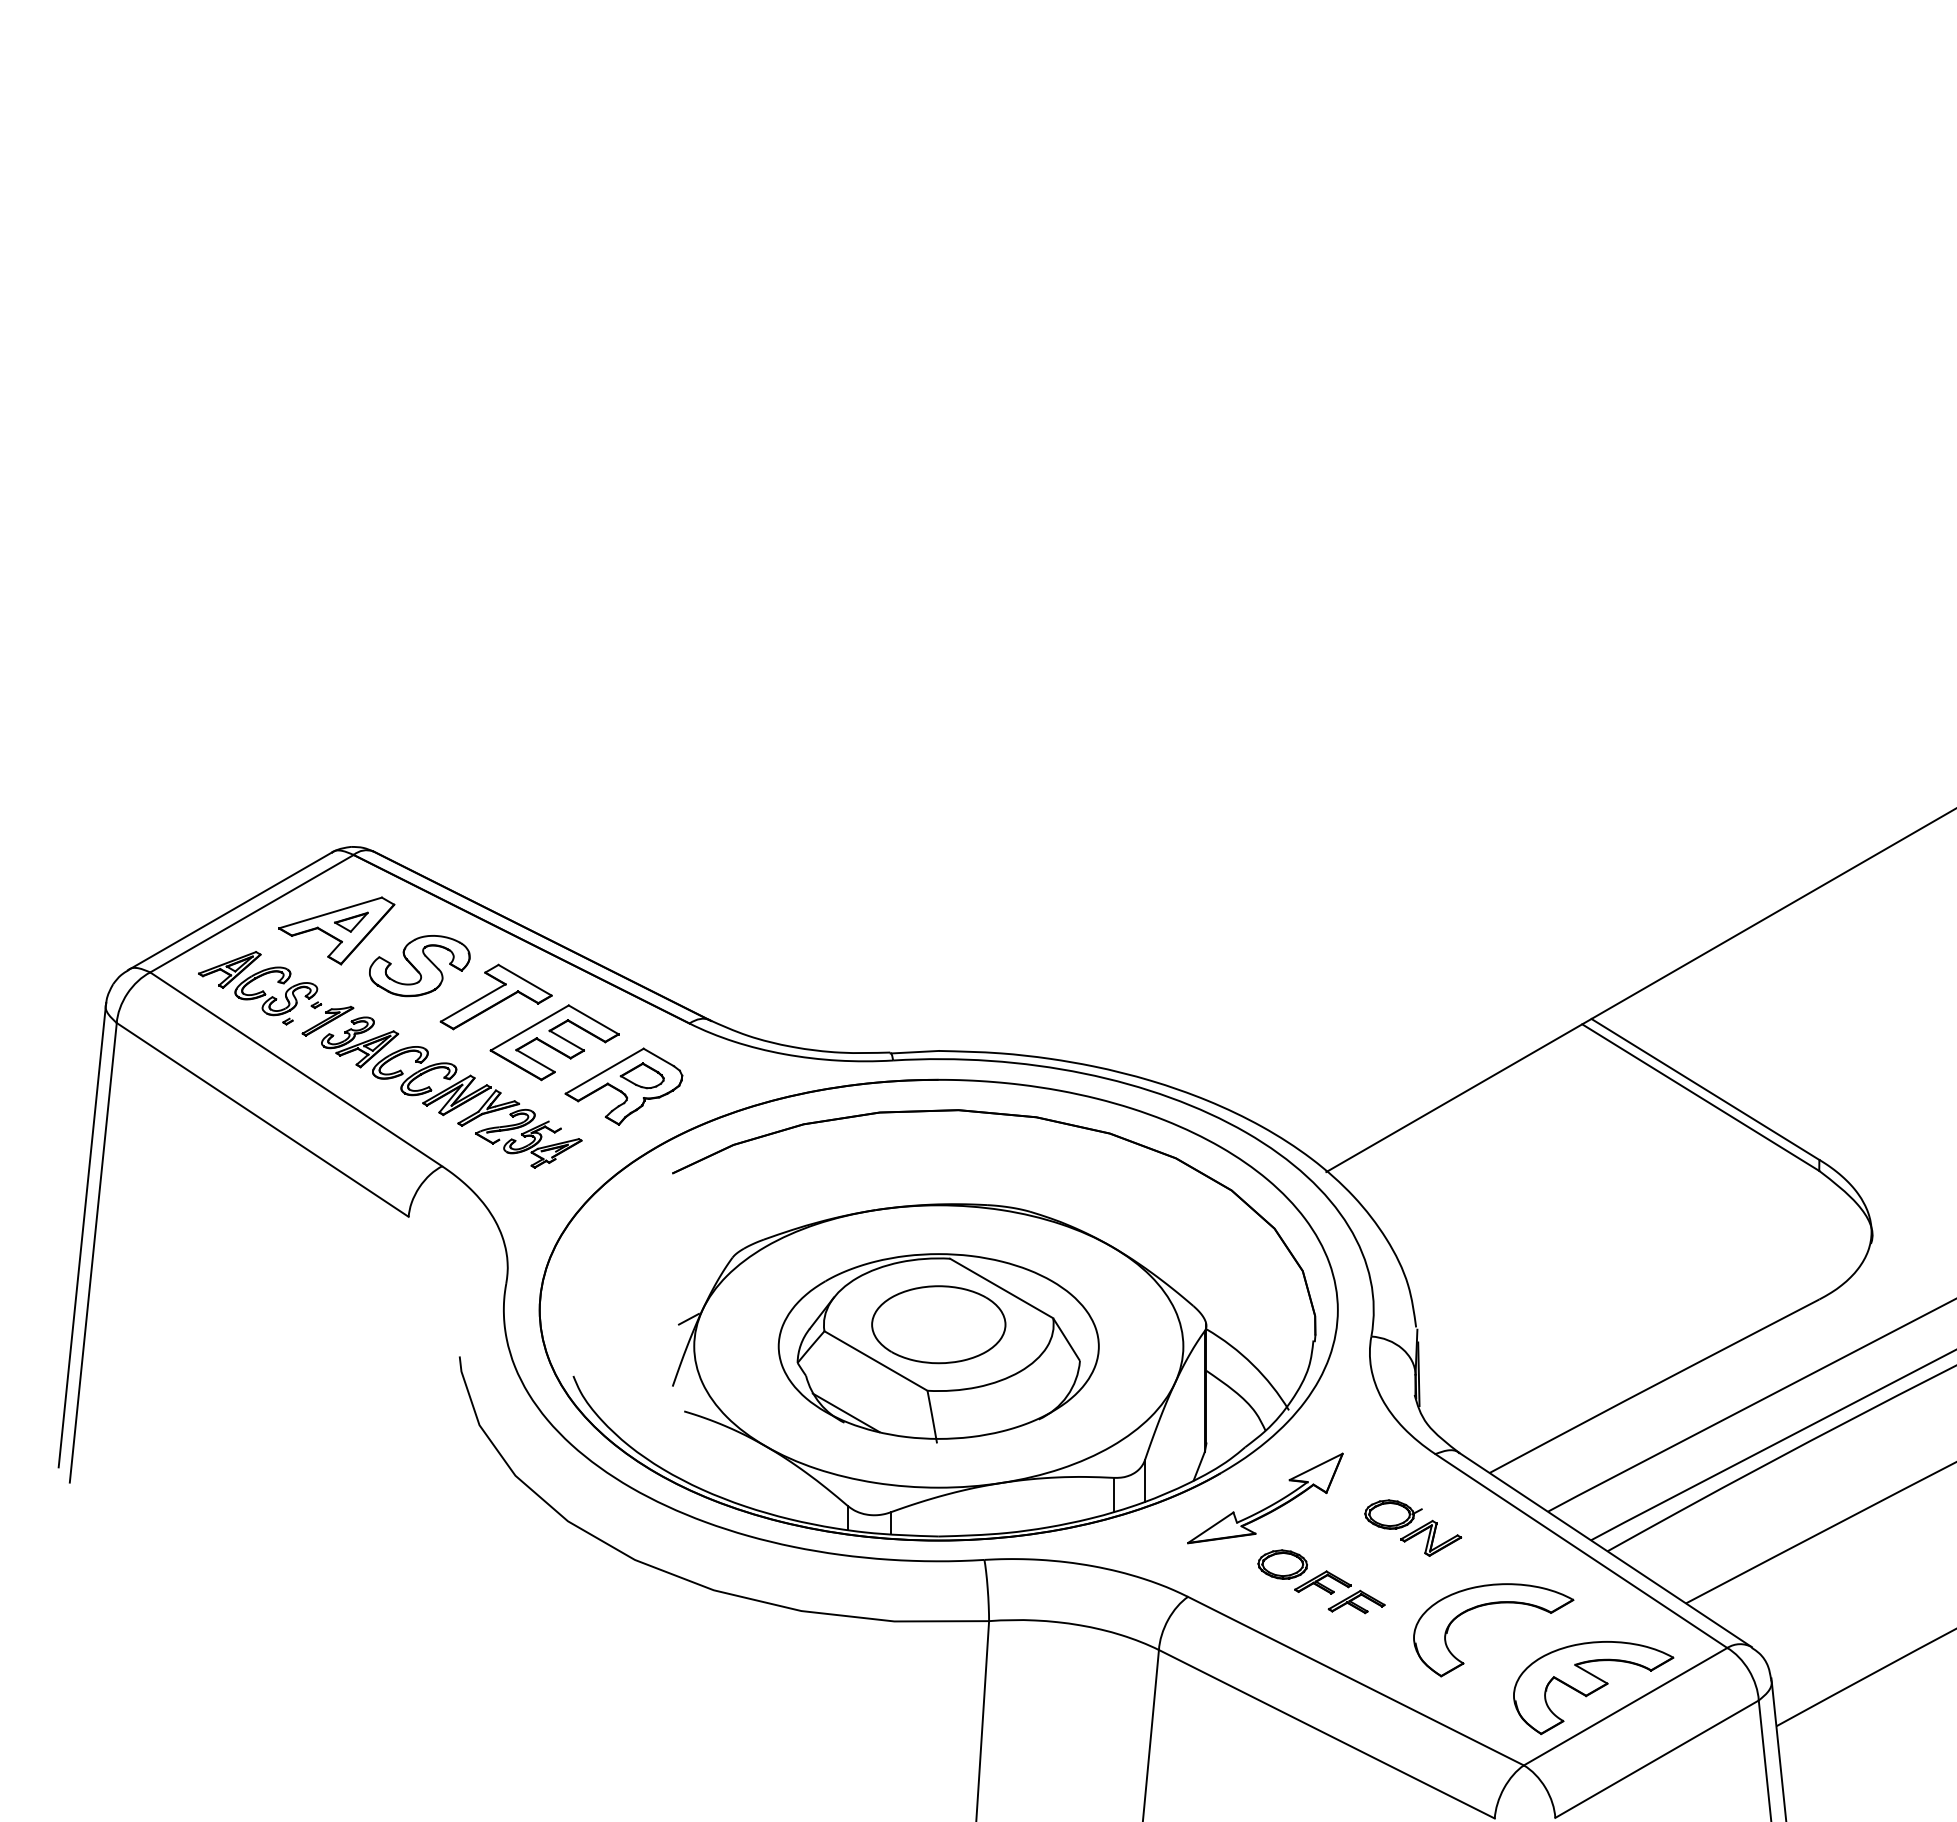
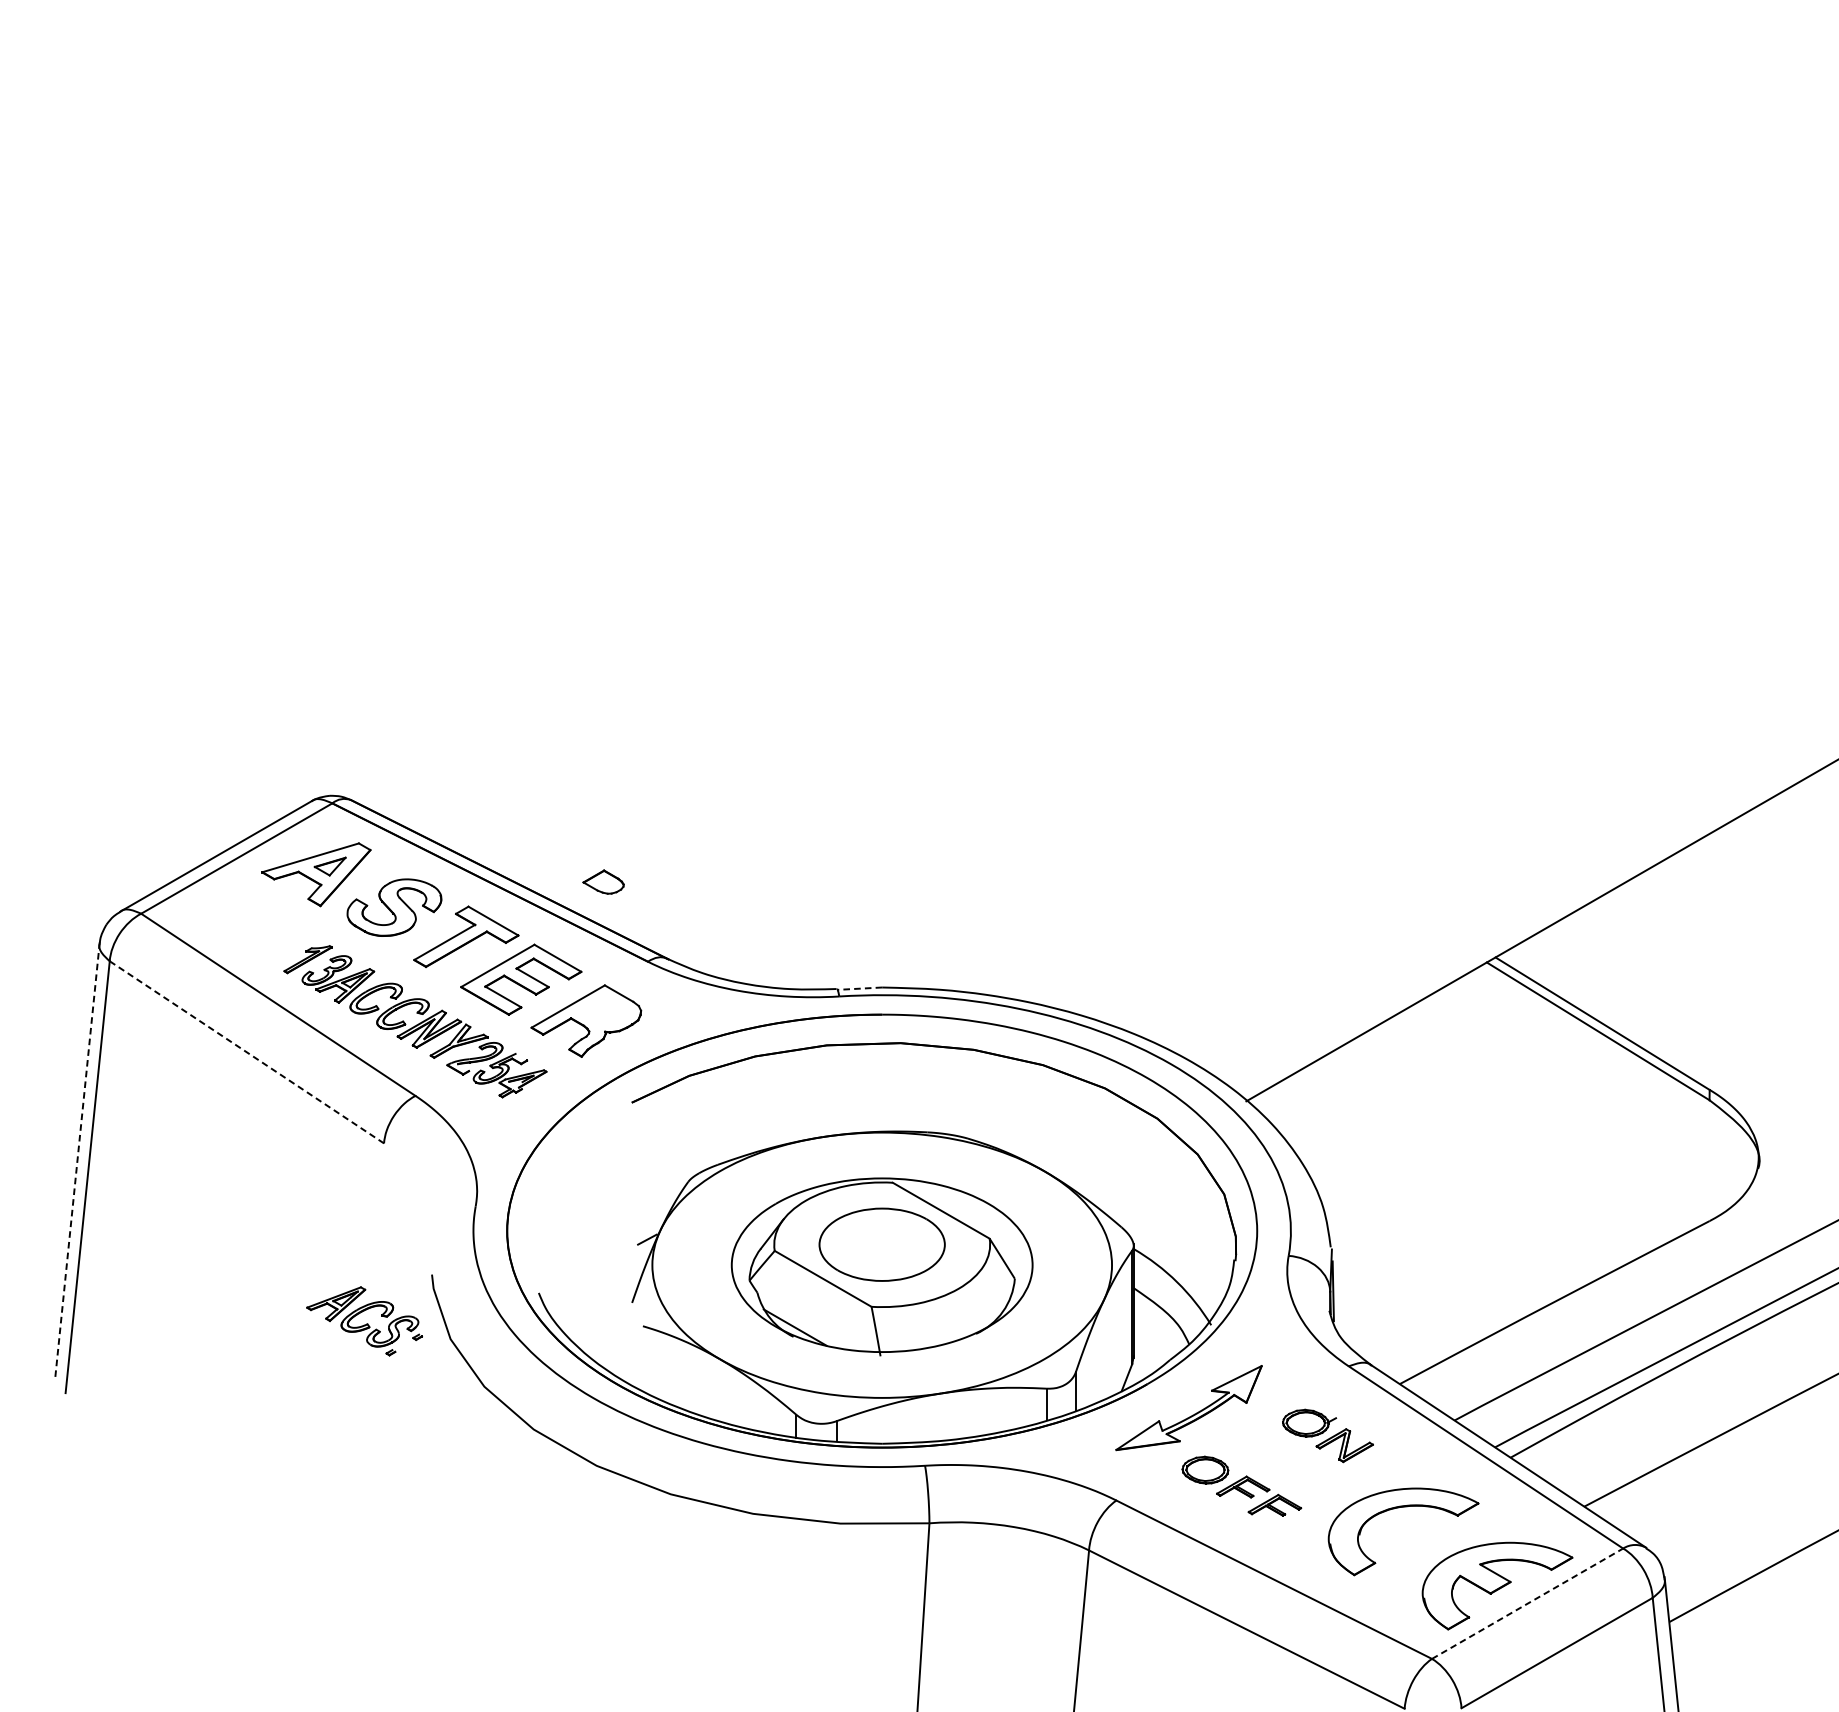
part: (260, 988) -> (365, 1321), moved
line: (914, 1052) -> (859, 988), solid -> dashed
part: (641, 1075) -> (602, 881), moved
line: (262, 1119) -> (246, 1051), solid -> dashed
line: (82, 1235) -> (77, 1160), solid -> dashed
line: (1626, 1706) -> (1528, 1603), solid -> dashed

